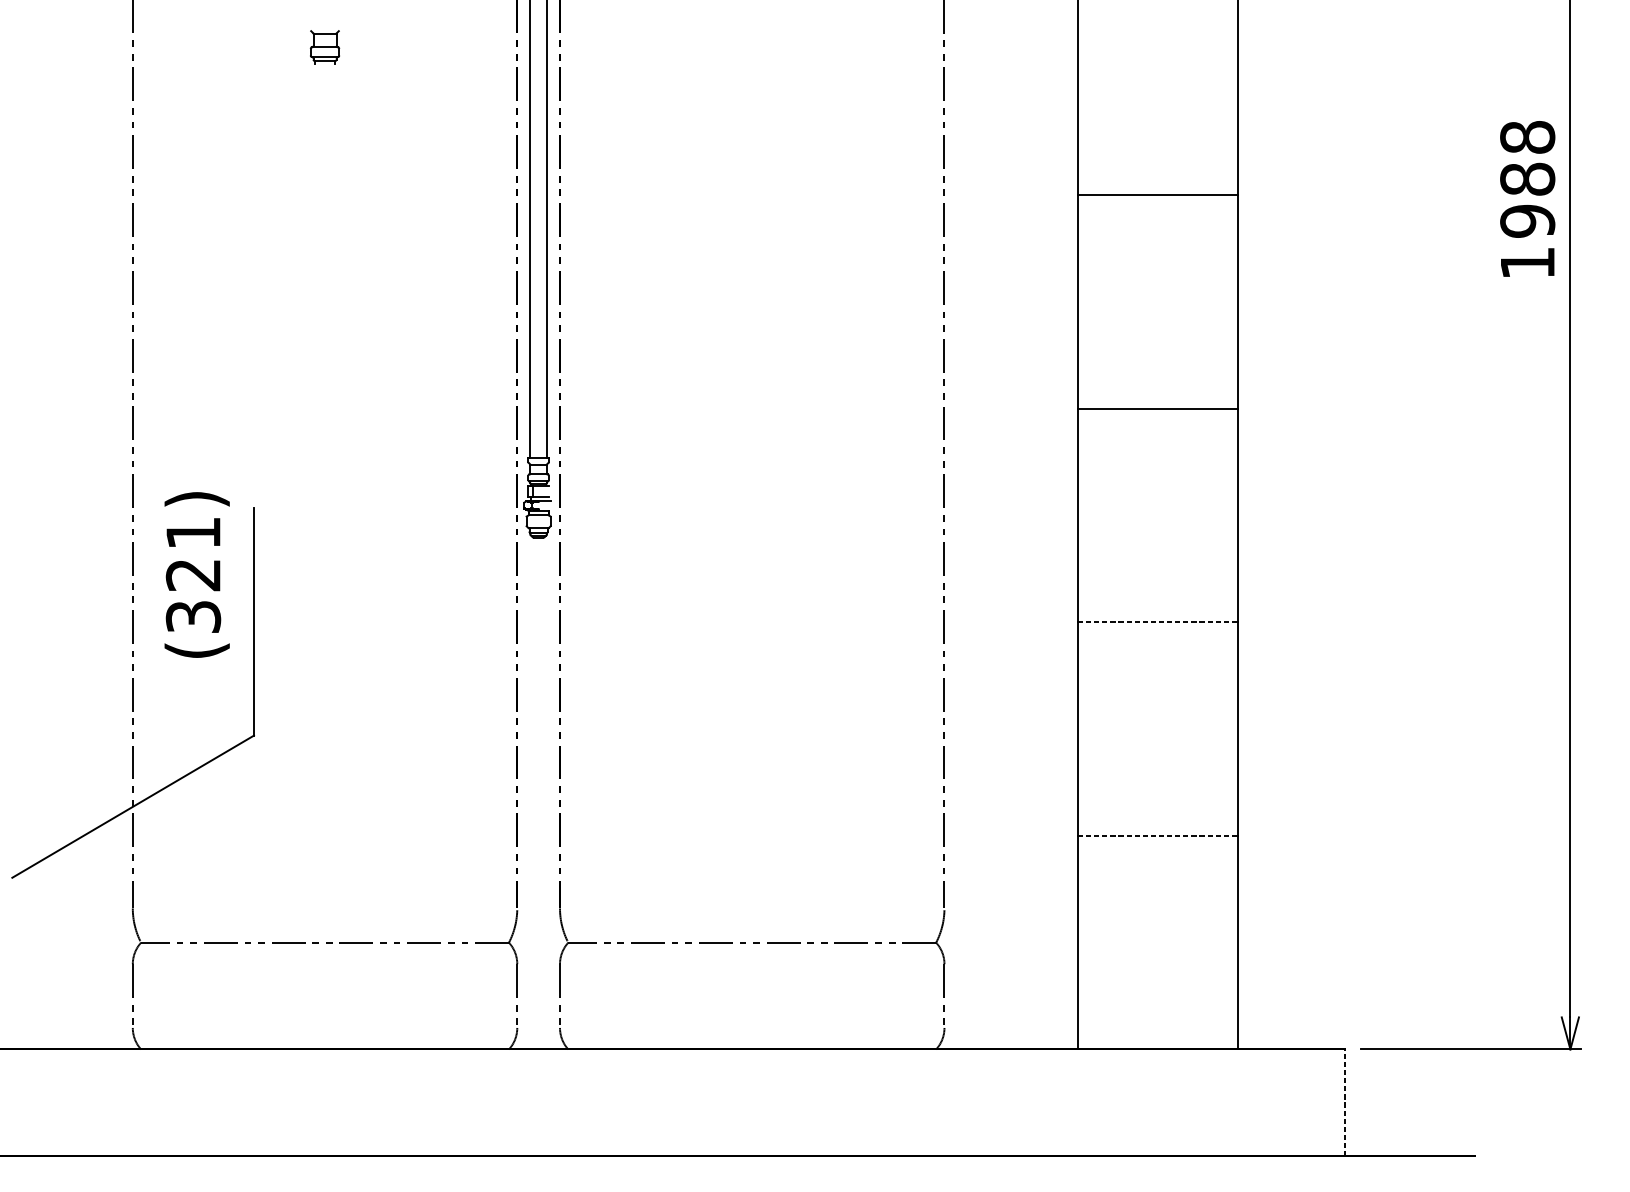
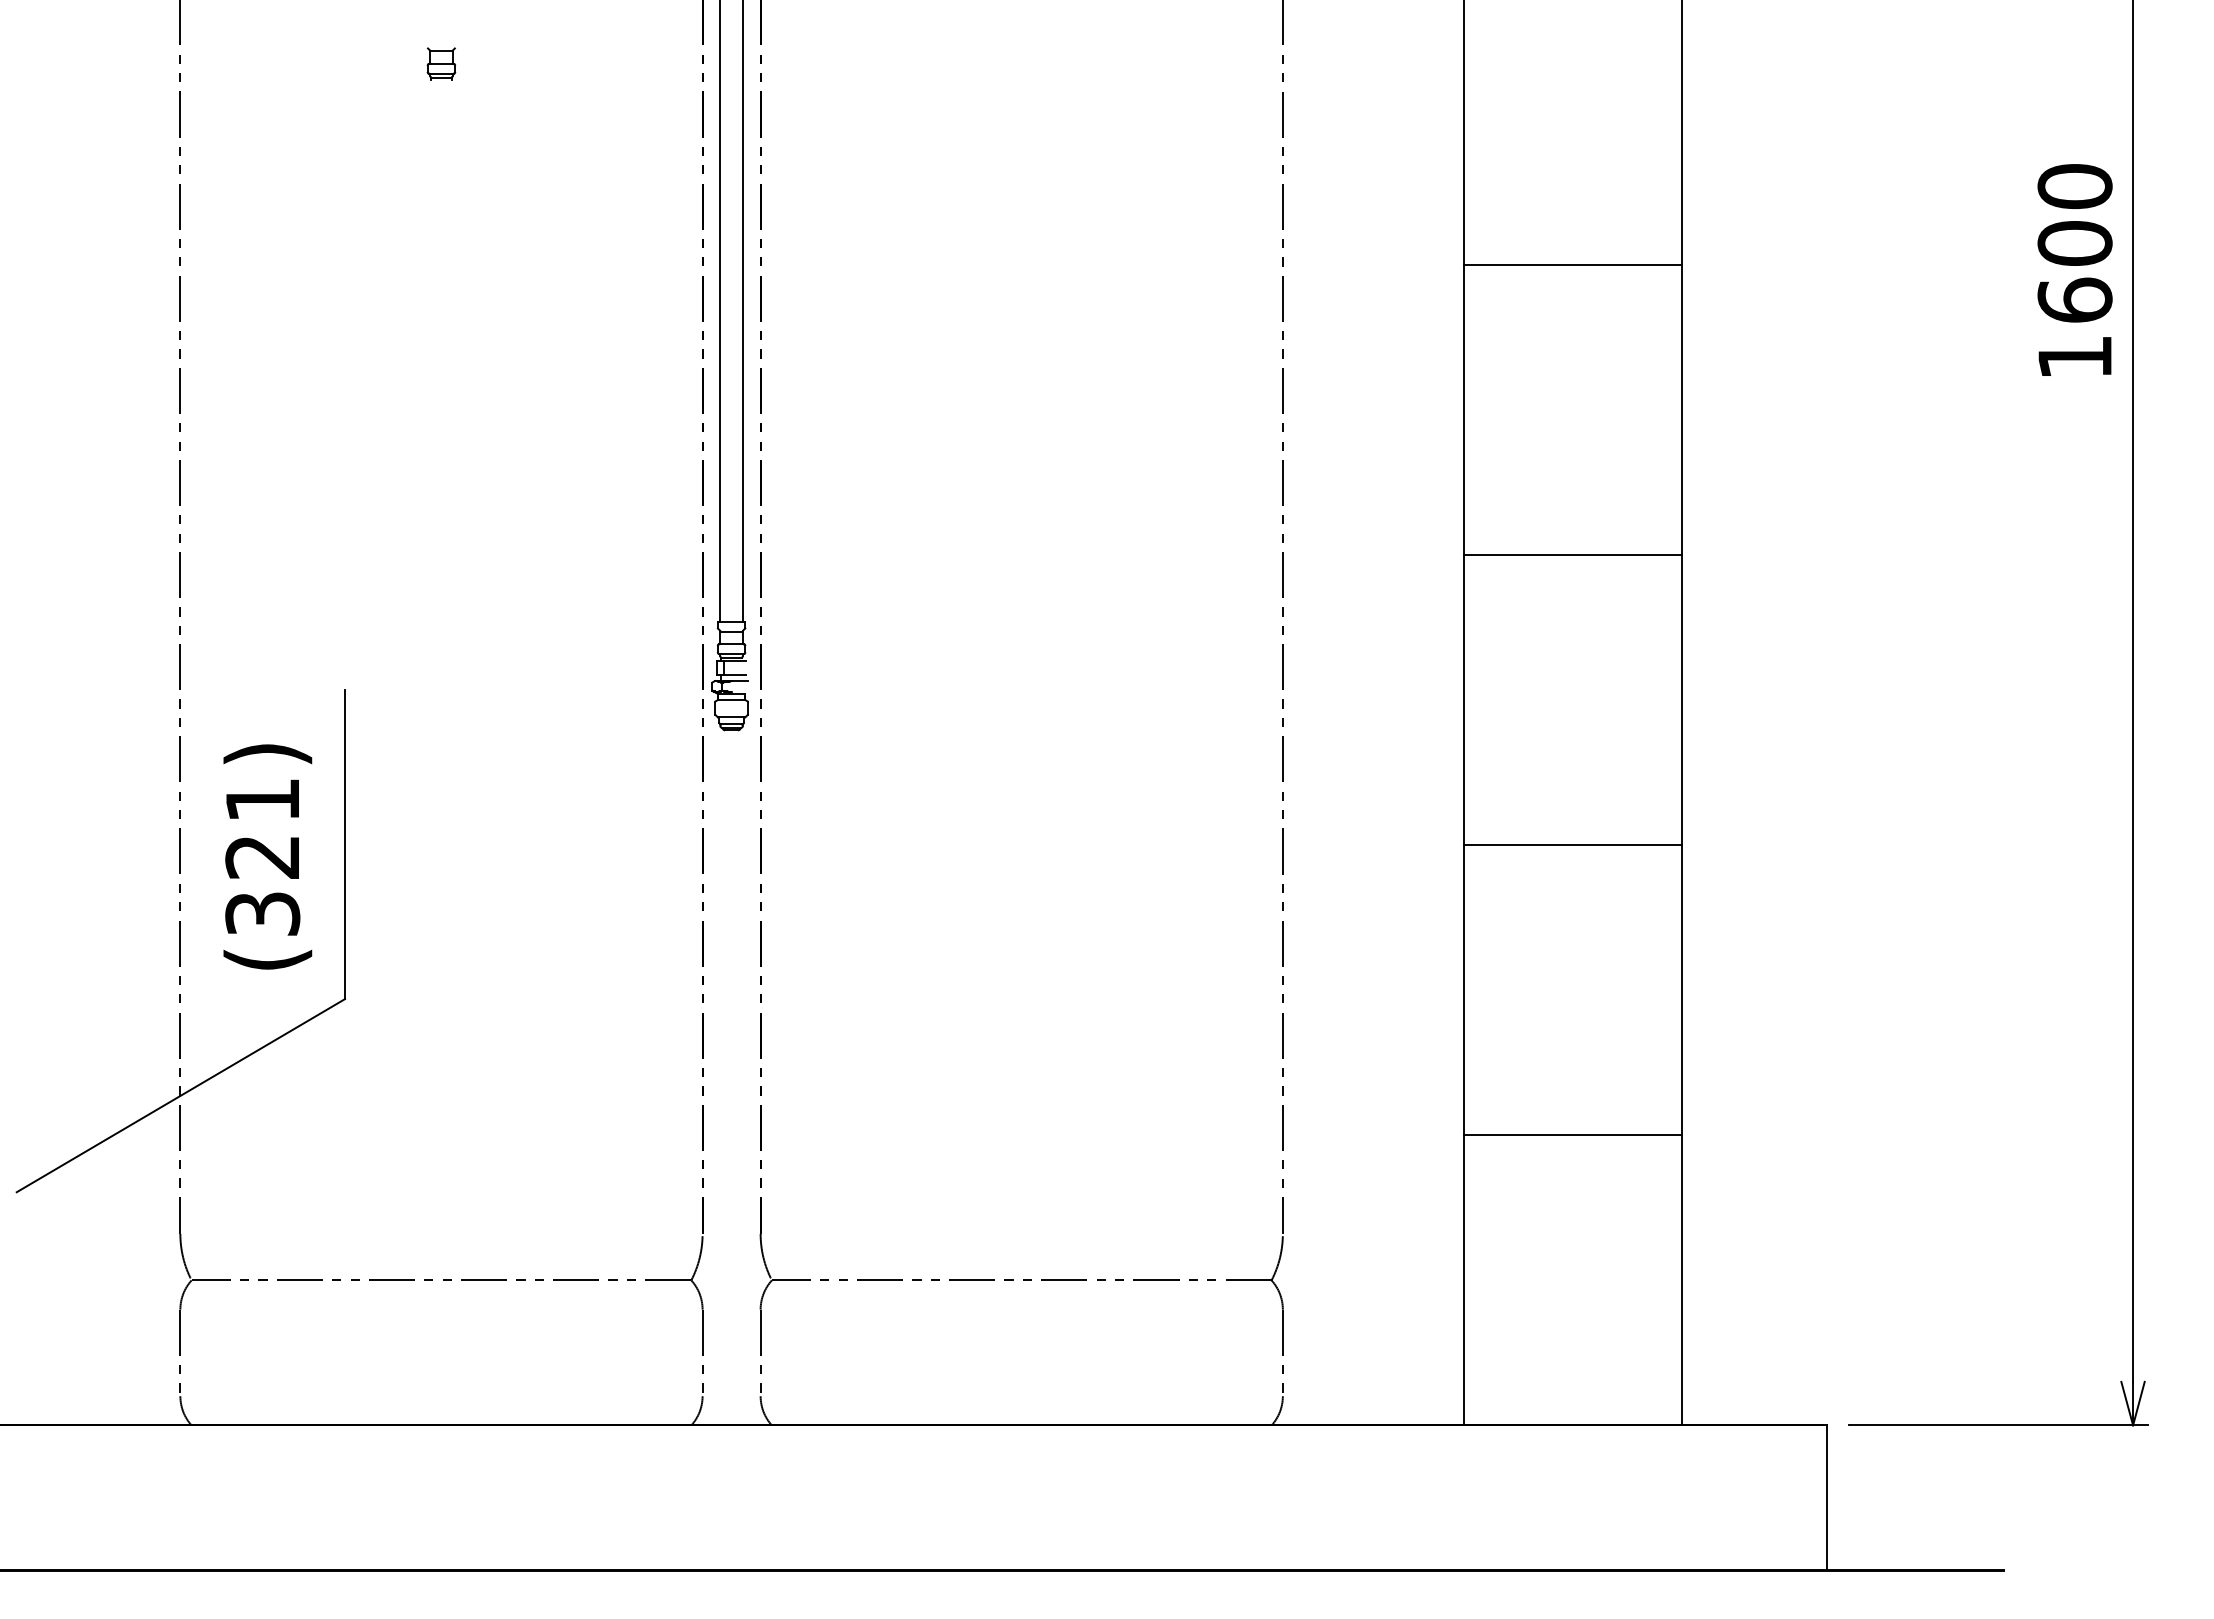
part: (325, 46) -> (441, 63), size x0.71
text: (1527, 179) -> (2074, 243), 1988 -> 1600
text: (196, 574) -> (267, 856), moved
line: (1158, 622) -> (1573, 845), dashed -> solid
line: (1158, 836) -> (1573, 1135), dashed -> solid
line: (1344, 1102) -> (1826, 1497), dashed -> solid

